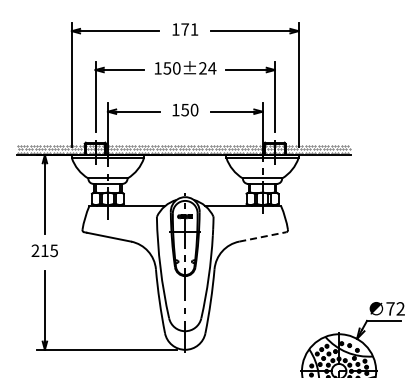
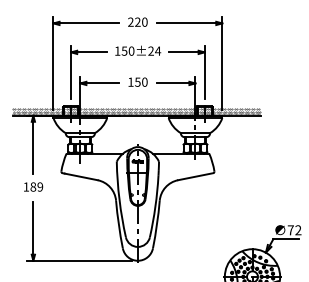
text: (185, 29) -> (138, 22), 171 -> 220
line: (263, 236) -> (196, 176), dashed -> solid
text: (44, 250) -> (33, 186), 215 -> 189

